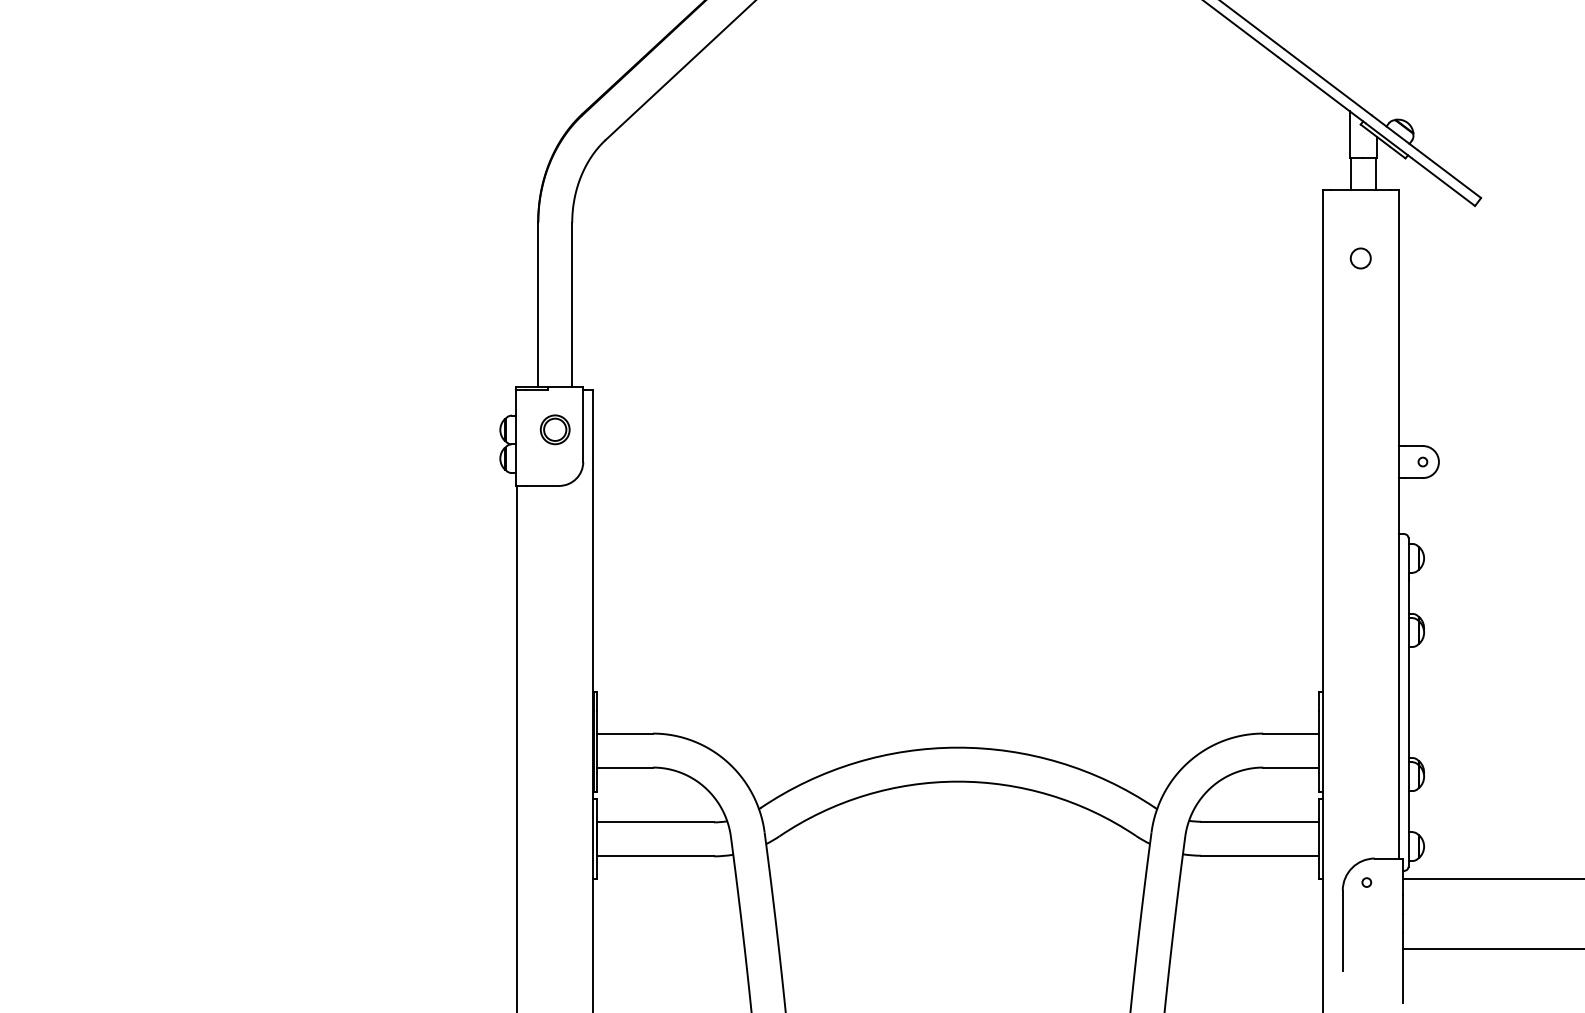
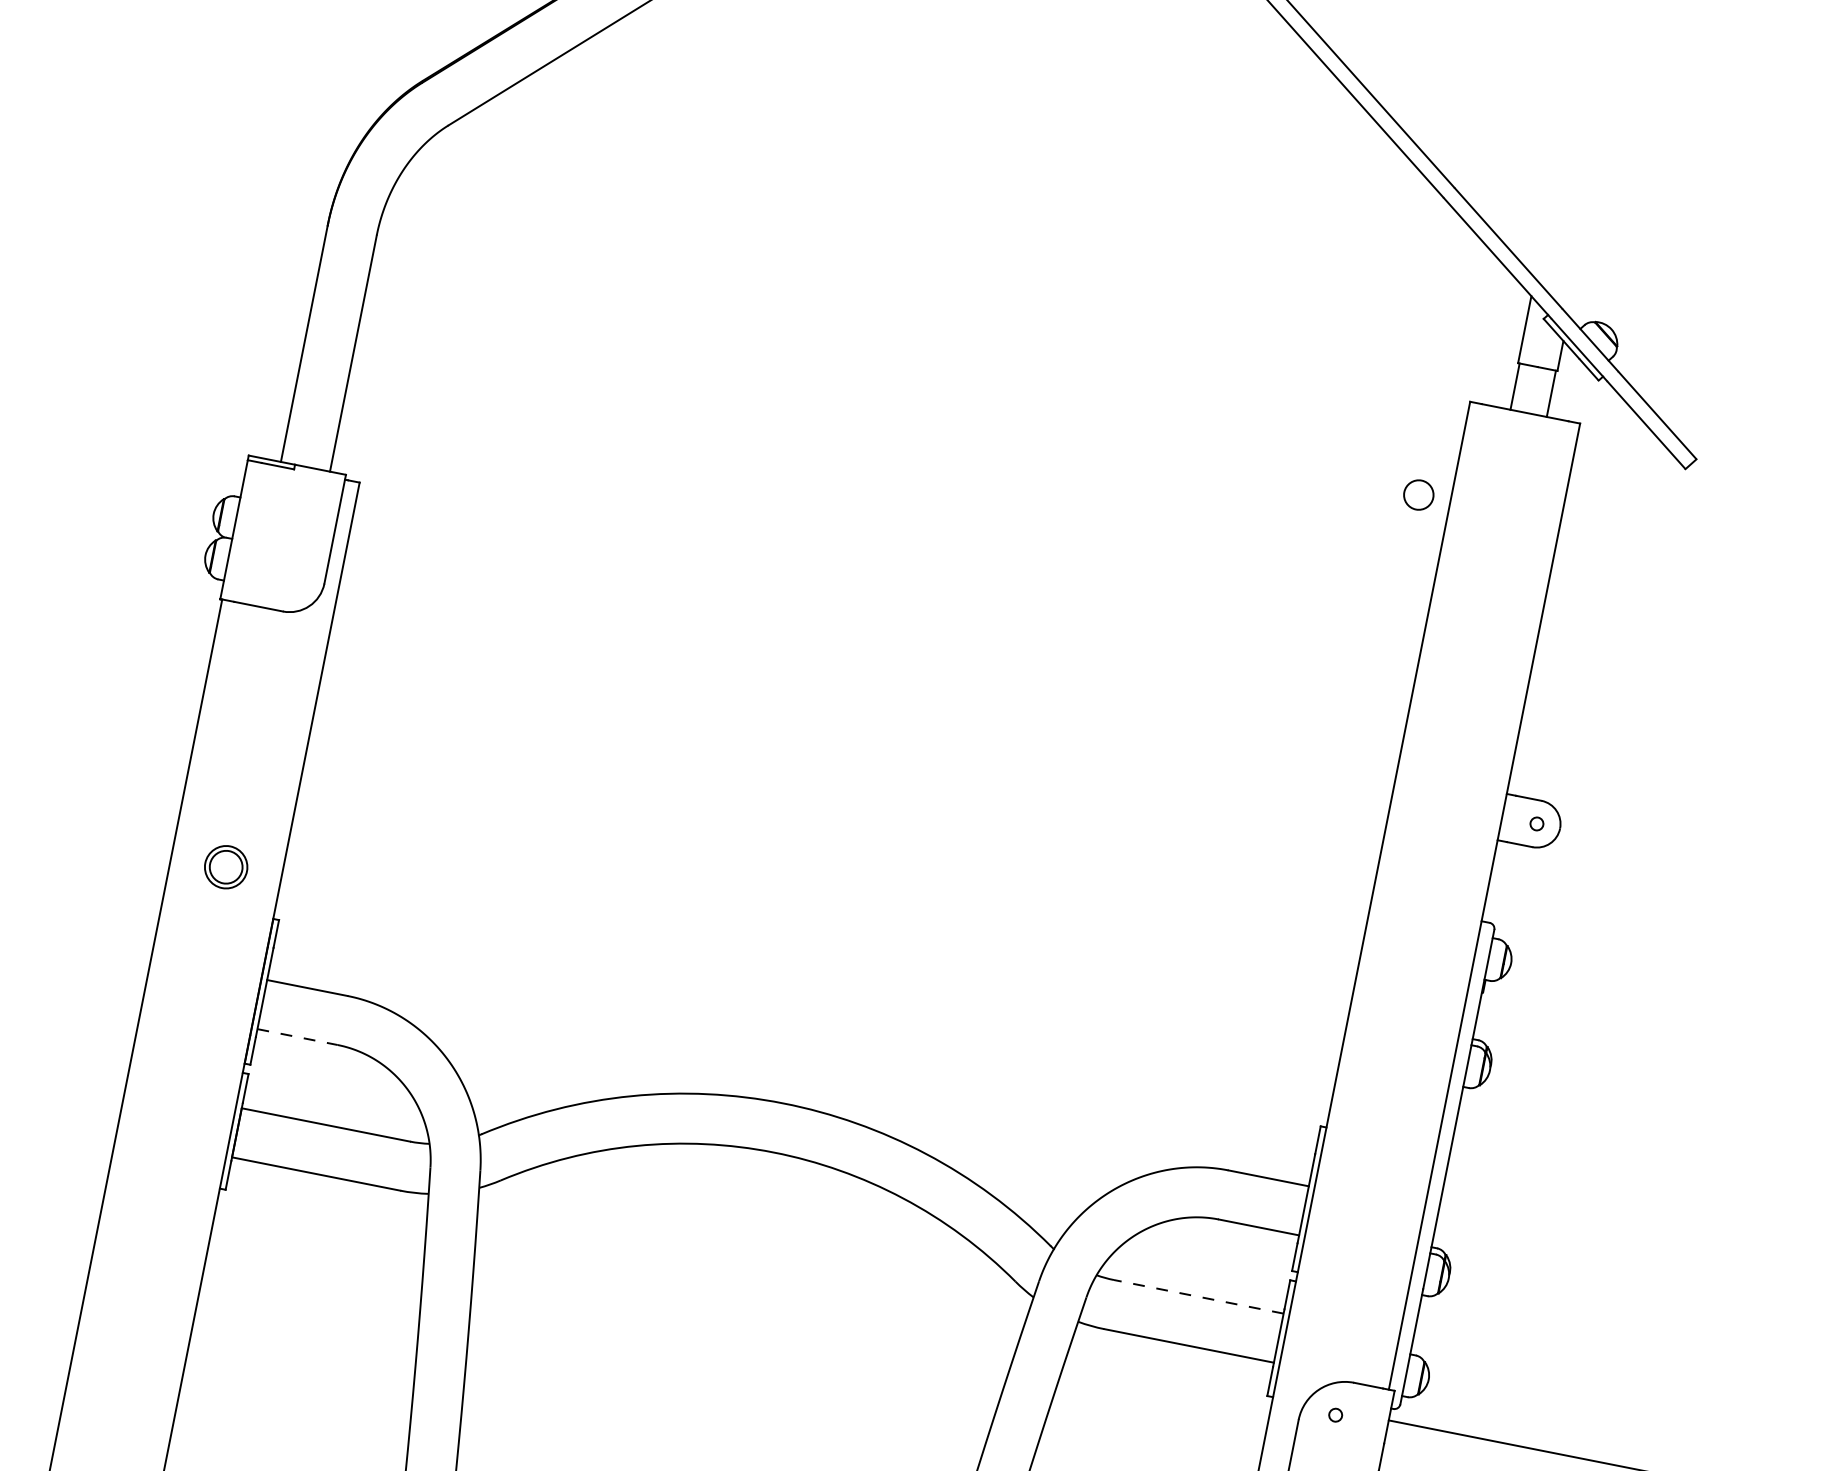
circle: (1360, 258) -> (1418, 494), moved
part: (554, 429) -> (225, 866), moved
line: (625, 767) -> (298, 1037), solid -> dashed
line: (1259, 821) -> (1198, 1296), solid -> dashed

